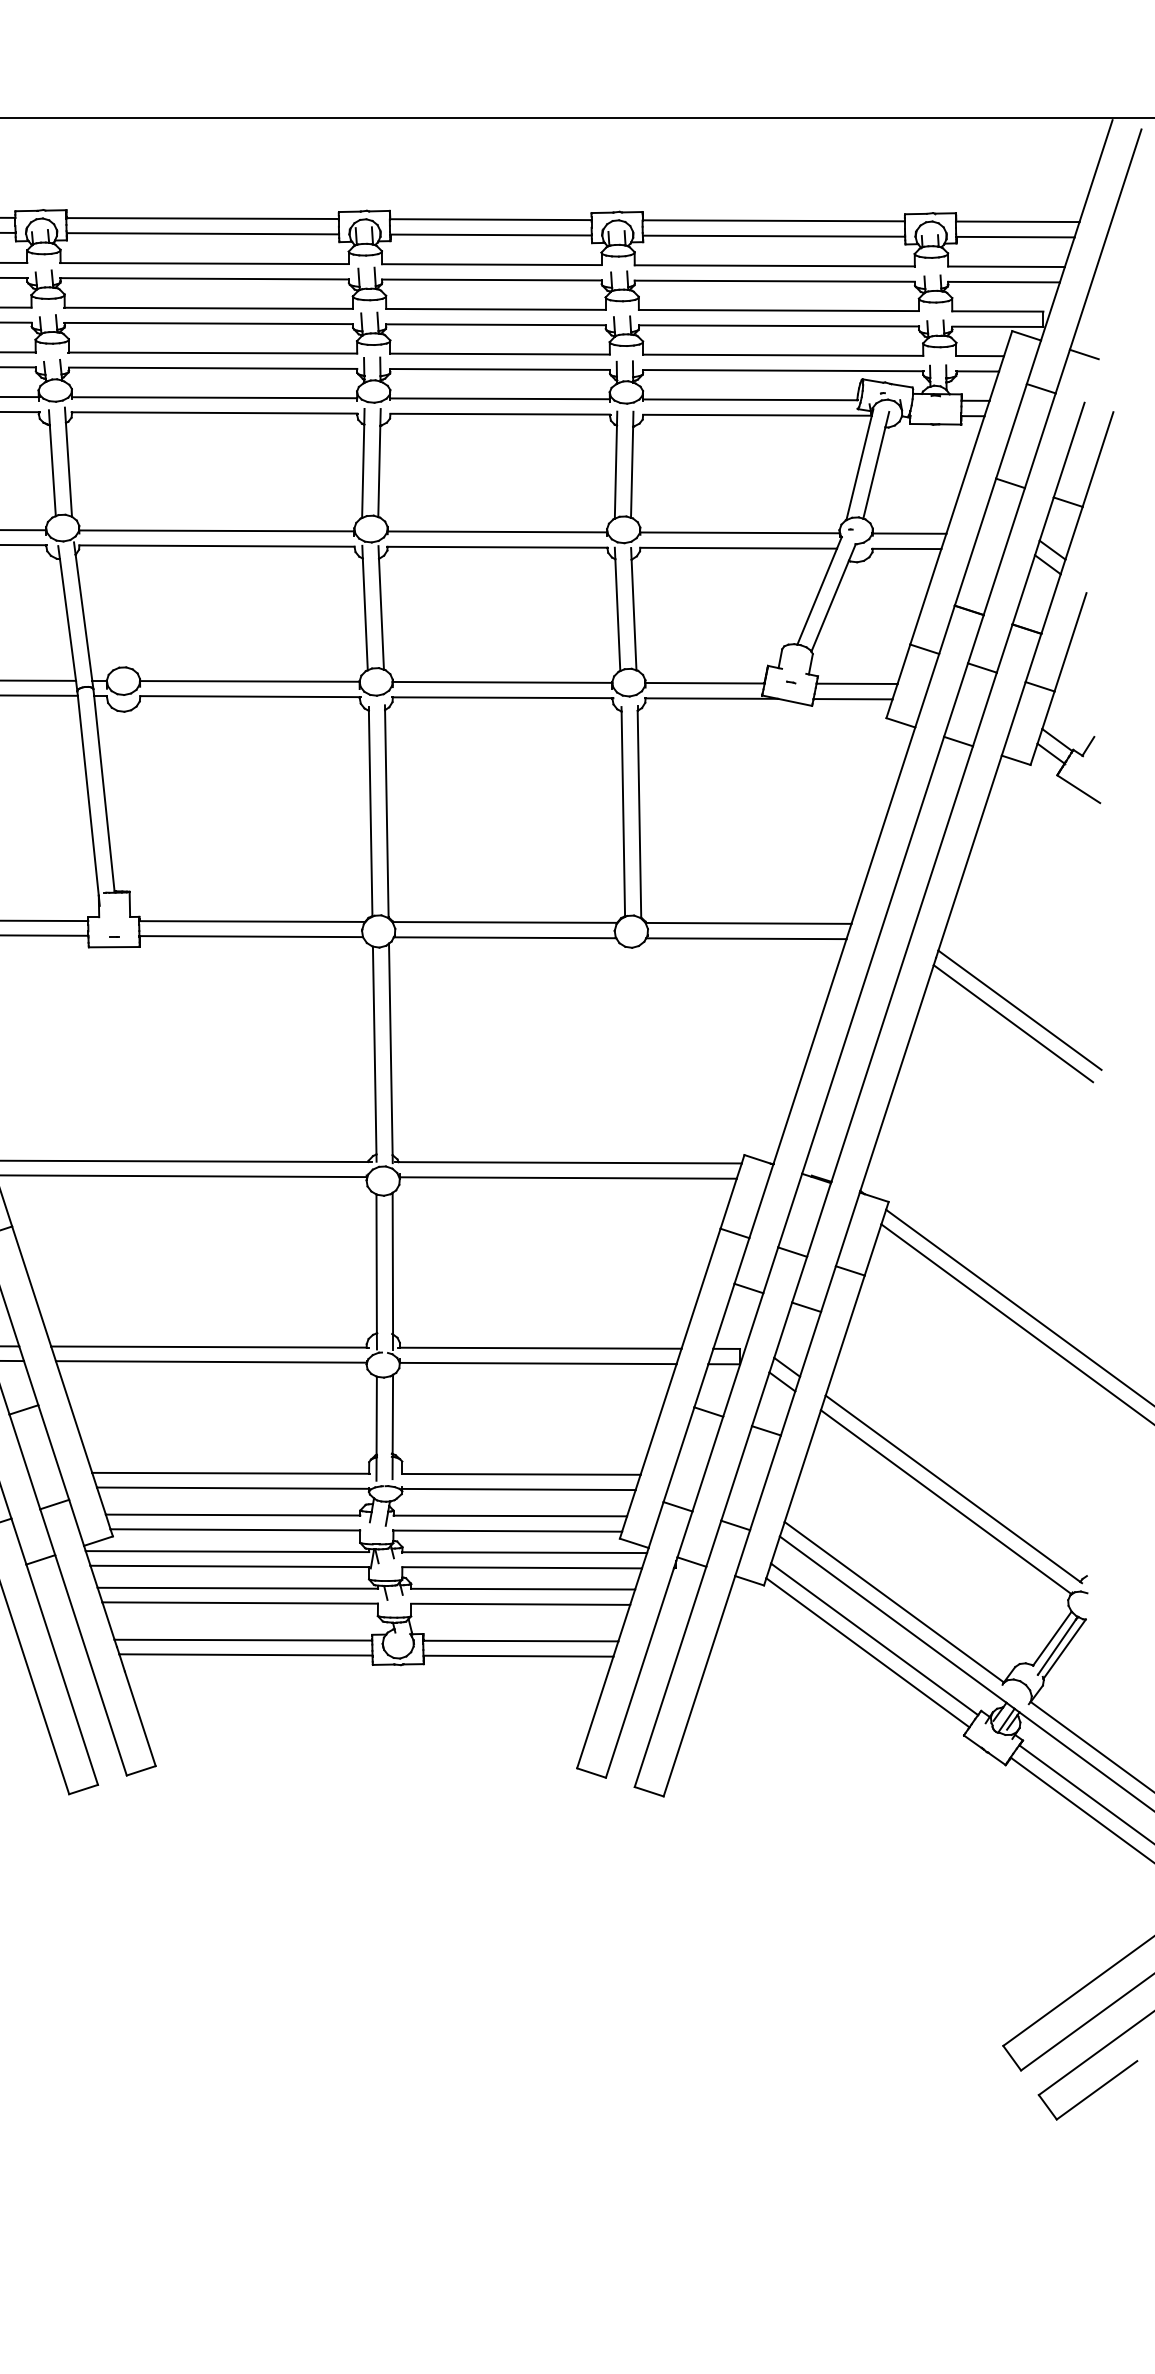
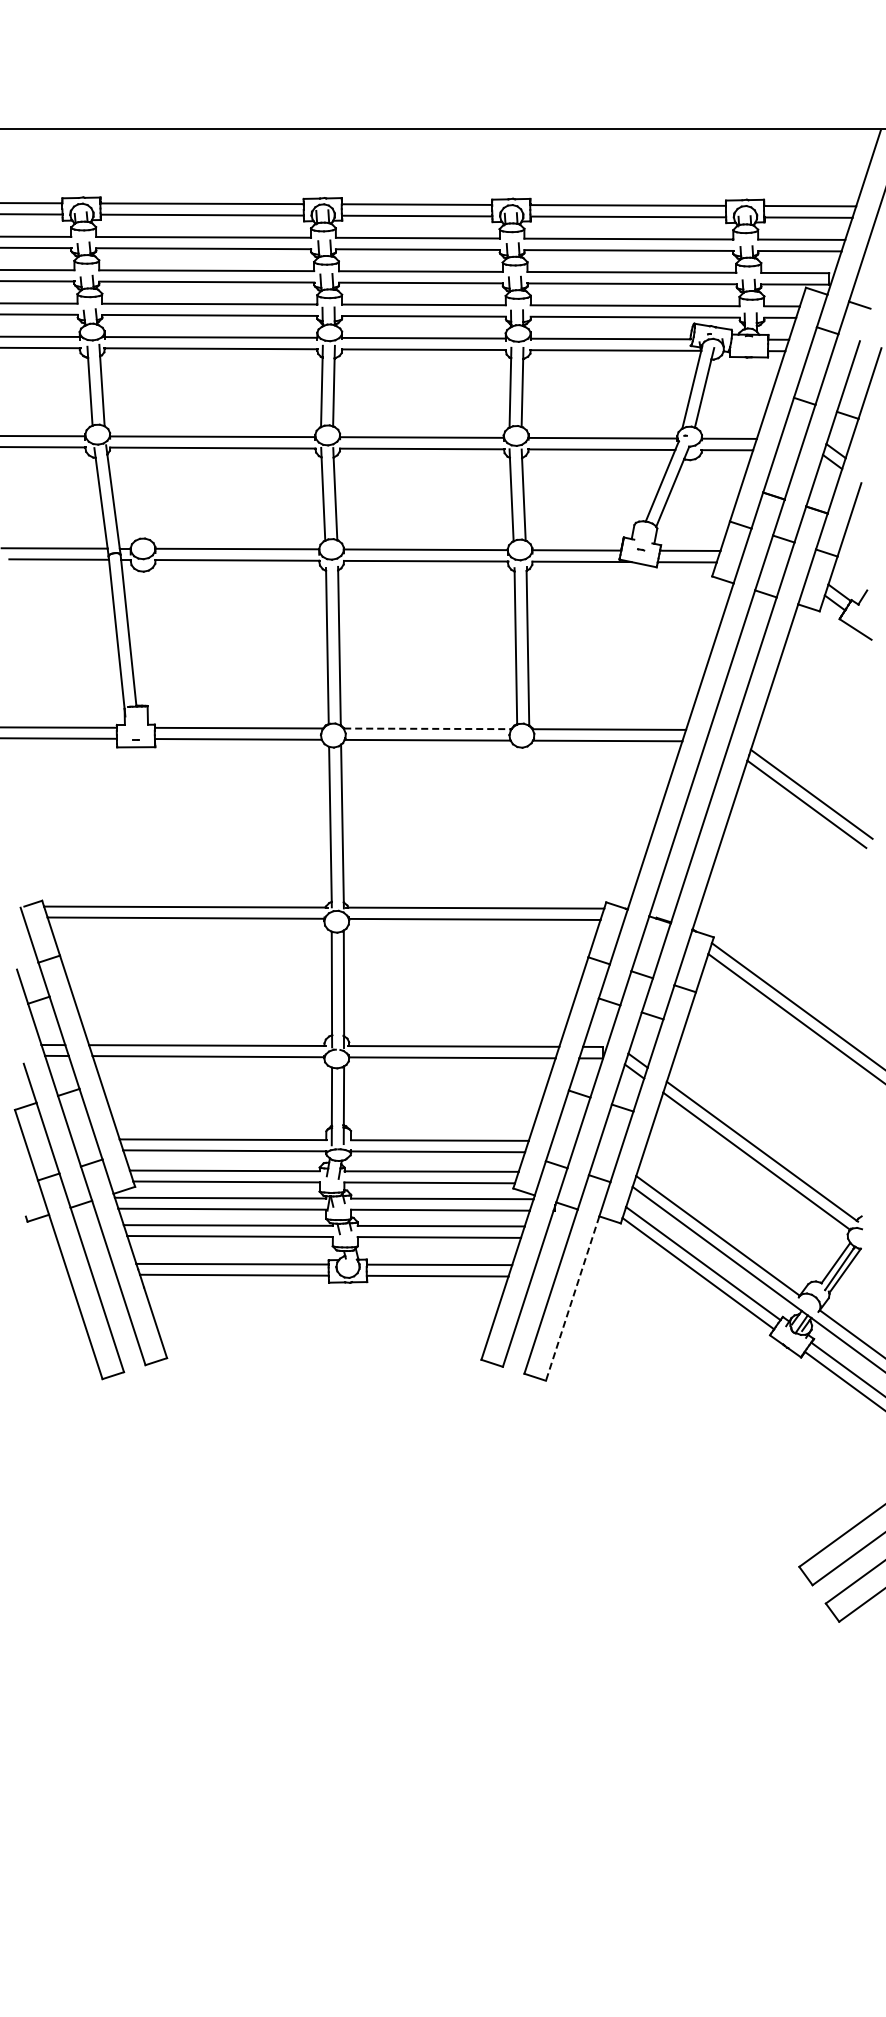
line: (504, 921) -> (427, 728), solid -> dashed
line: (699, 1687) -> (572, 1299), solid -> dashed

